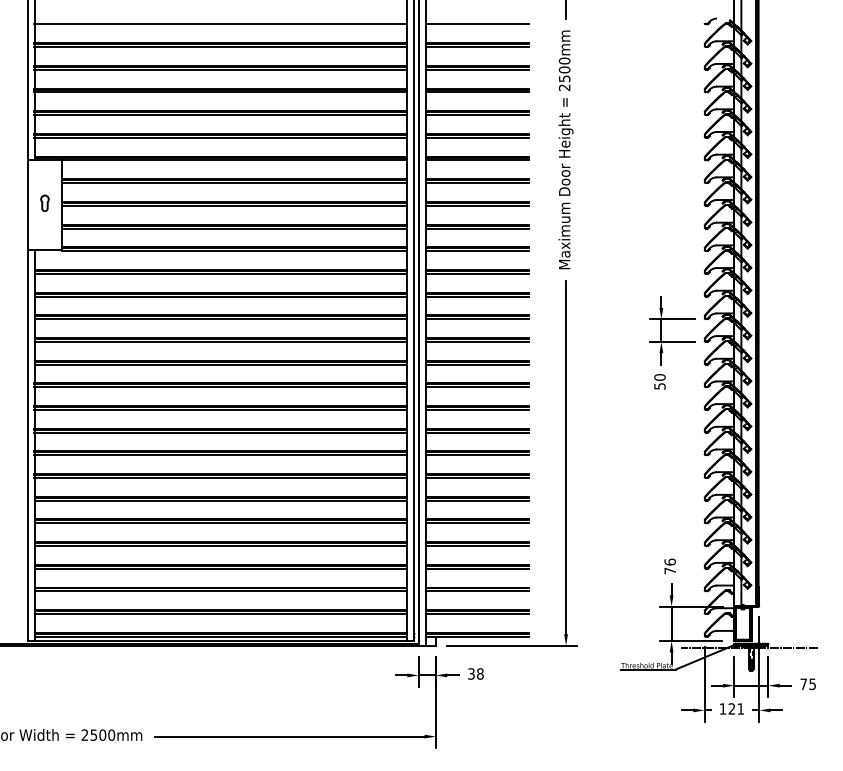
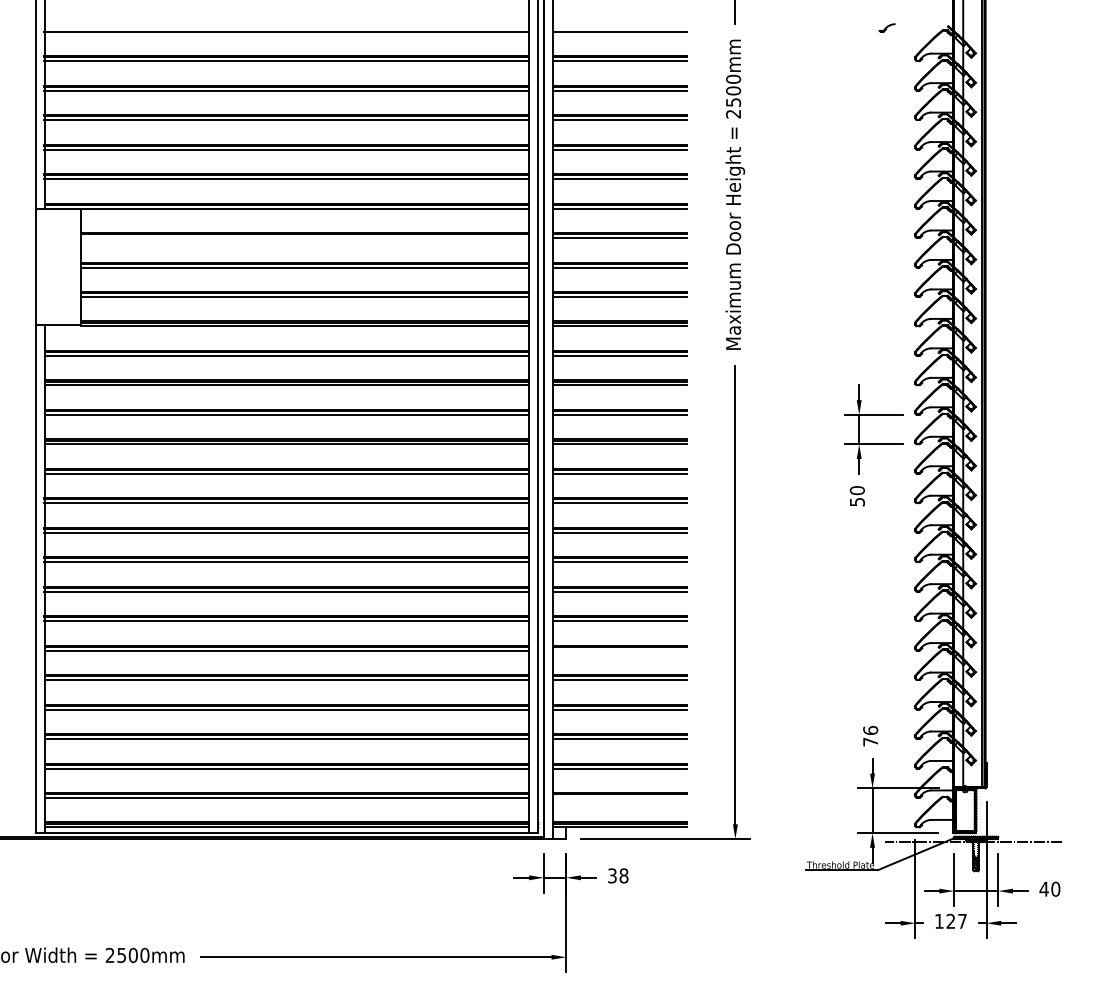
part: (710, 21) -> (886, 27), moved
line: (234, 183) -> (304, 238), removed
part: (45, 203) -> (58, 264), removed
line: (476, 500) -> (619, 650), removed
line: (476, 614) -> (619, 798), removed
text: (807, 683) -> (1049, 888), 75 -> 40
text: (740, 709) -> (962, 921), 121 -> 127

